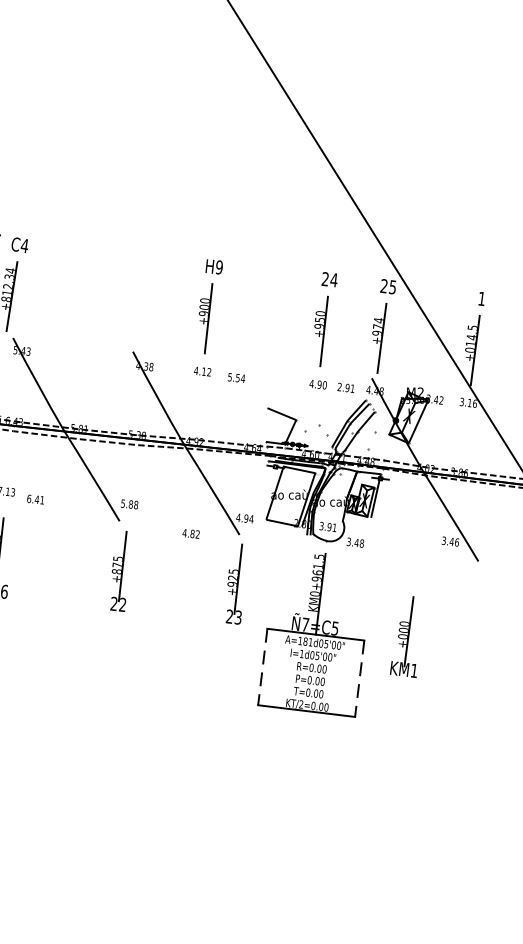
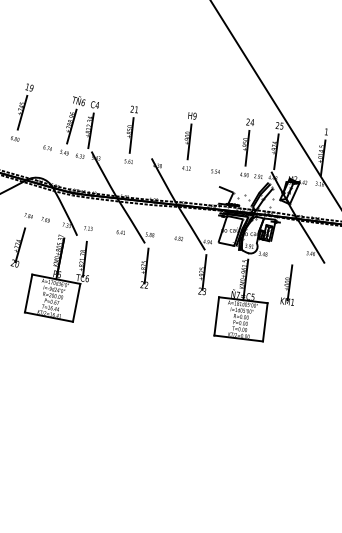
part: (90, 303) -> (130, 134), added
text: (236, 377) -> (215, 171), moved
text: (34, 499) -> (120, 232), moved
text: (190, 533) -> (178, 238), moved
part: (402, 635) -> (286, 284), moved
line: (262, 667) -> (216, 316), dashed -> solid
line: (360, 679) -> (265, 322), dashed -> solid

